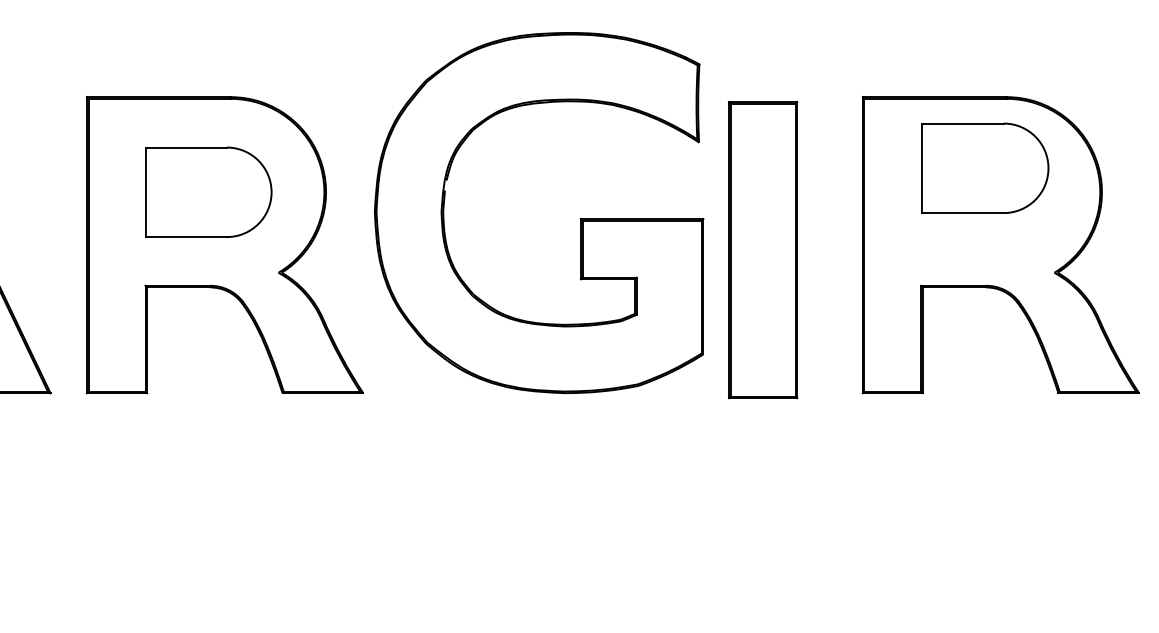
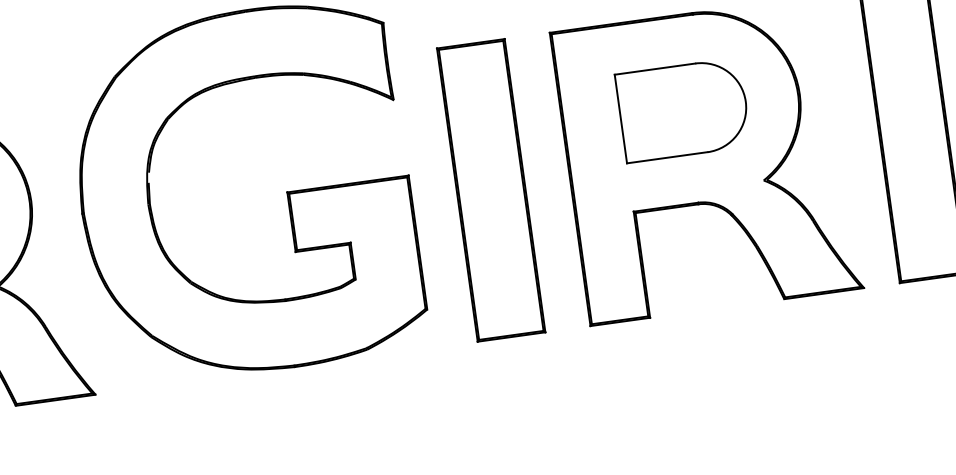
part: (985, 167) -> (683, 109), moved
part: (762, 250) -> (490, 190), moved

